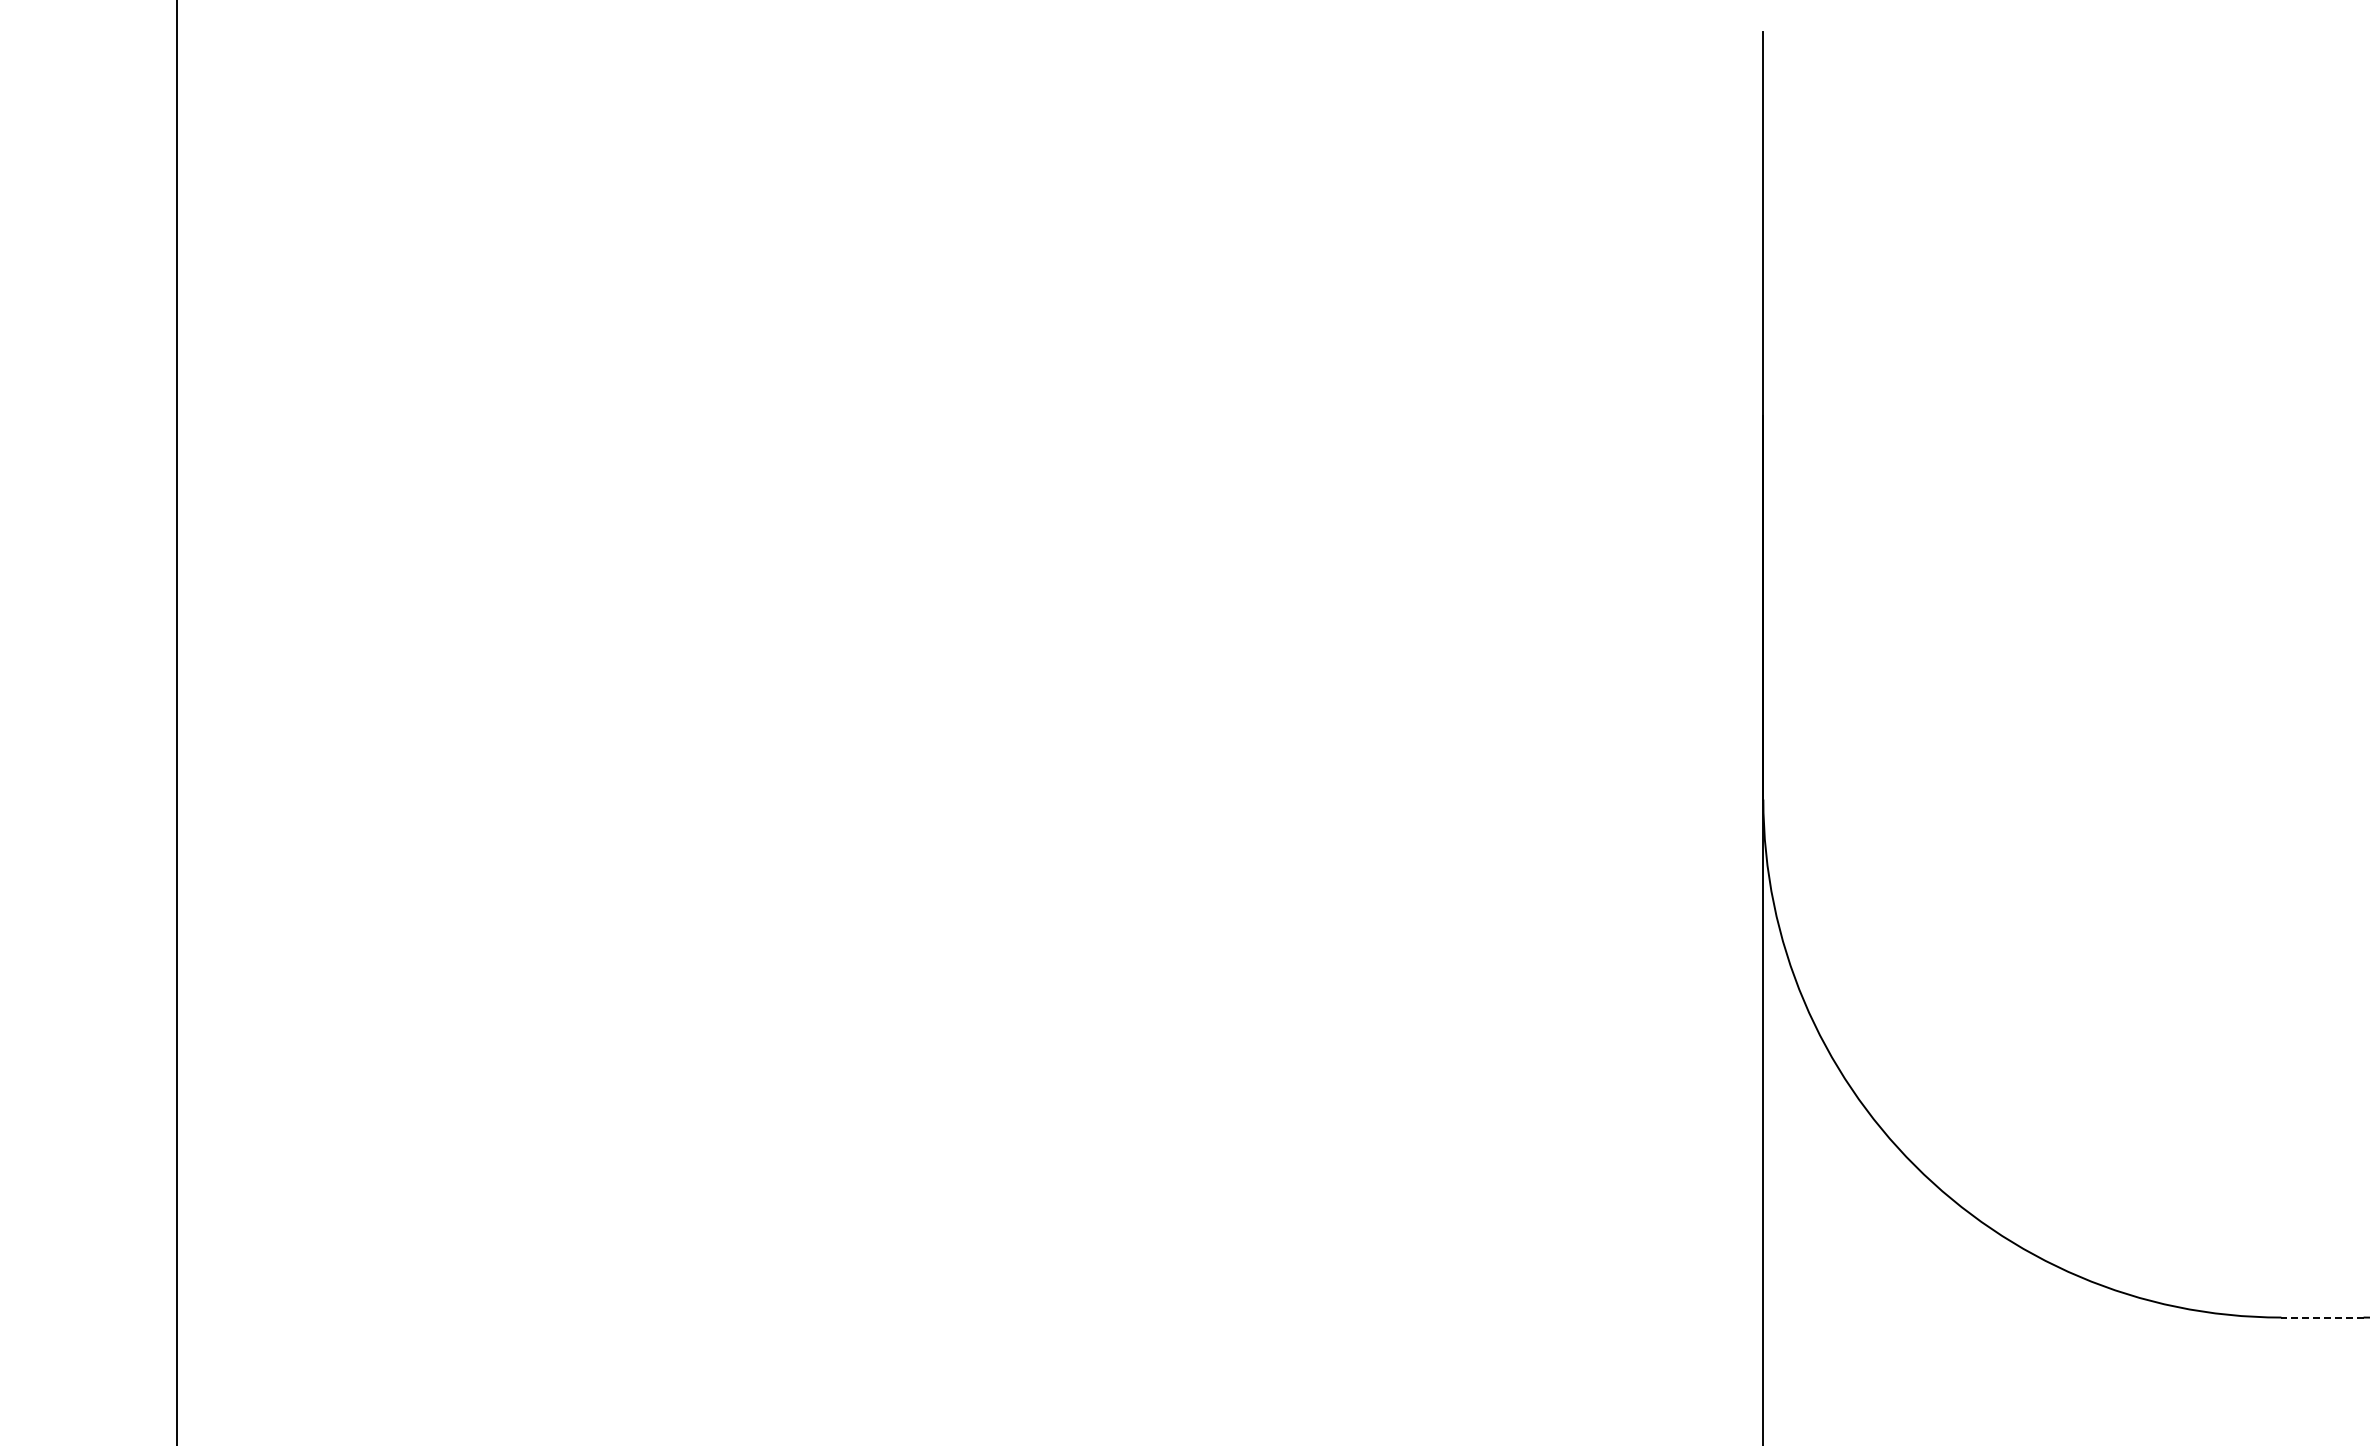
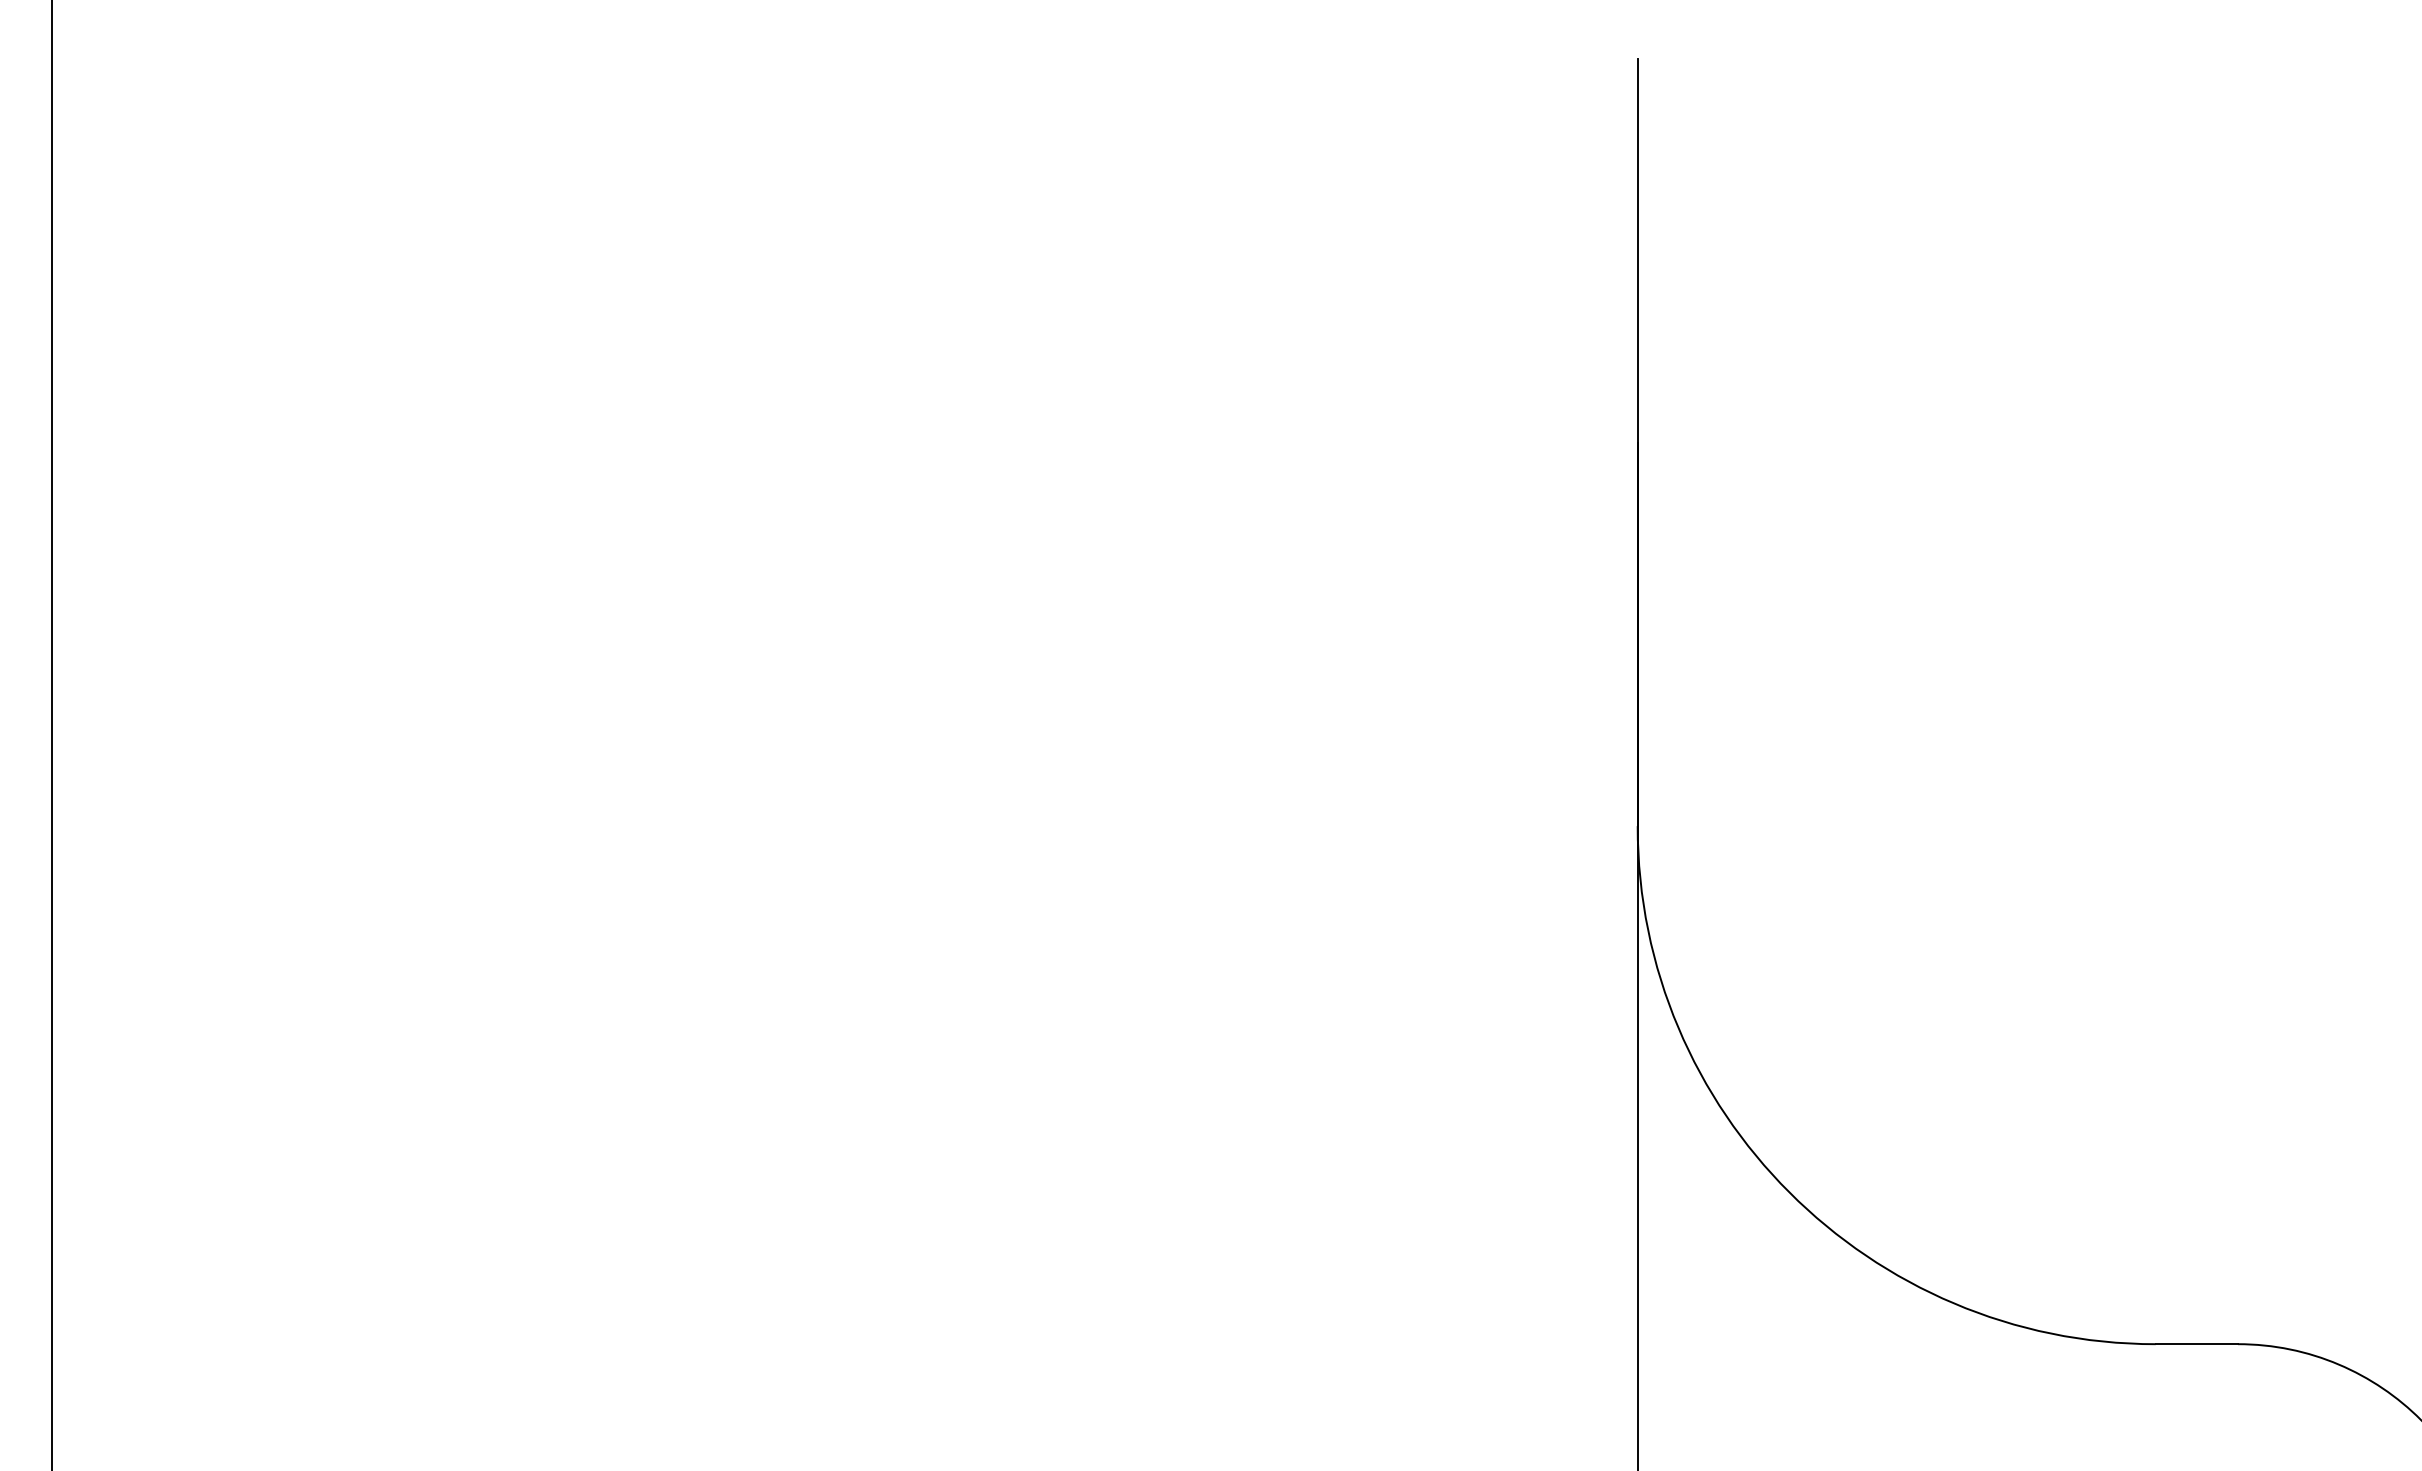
line: (2322, 1317) -> (2196, 1344), dashed -> solid

